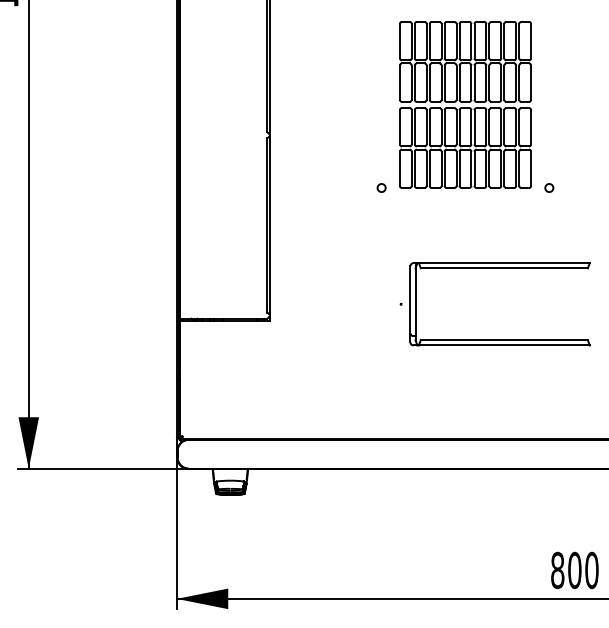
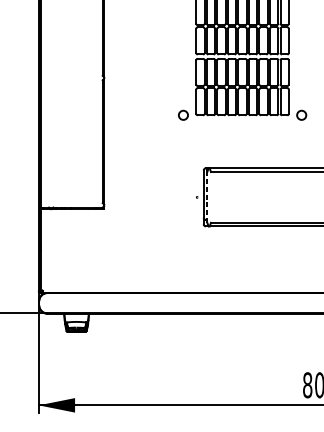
circle: (381, 187) -> (183, 114), size x1.6
circle: (549, 187) -> (301, 114), size x1.6
line: (415, 303) -> (207, 196), solid -> dashed

